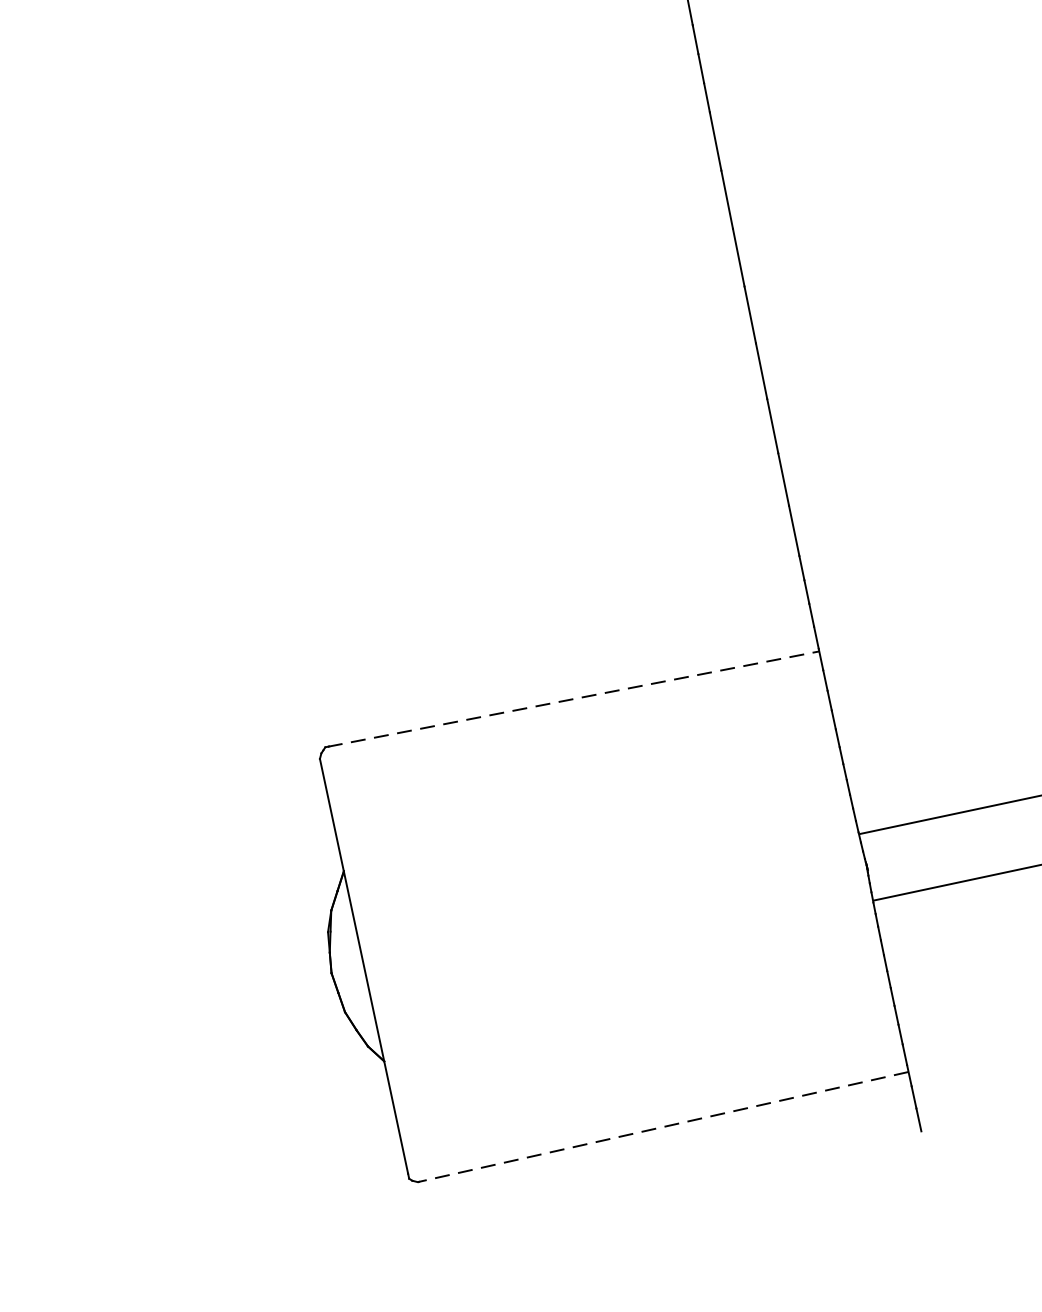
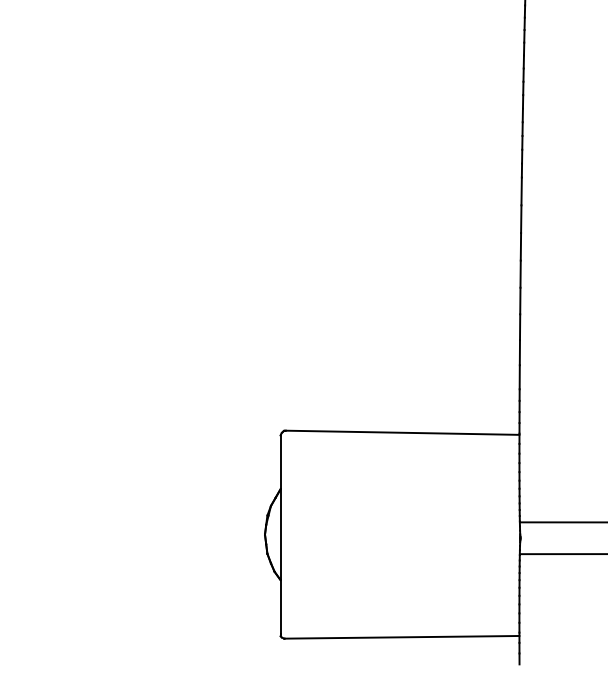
line: (573, 698) -> (402, 432), dashed -> solid
line: (662, 1127) -> (401, 637), dashed -> solid

